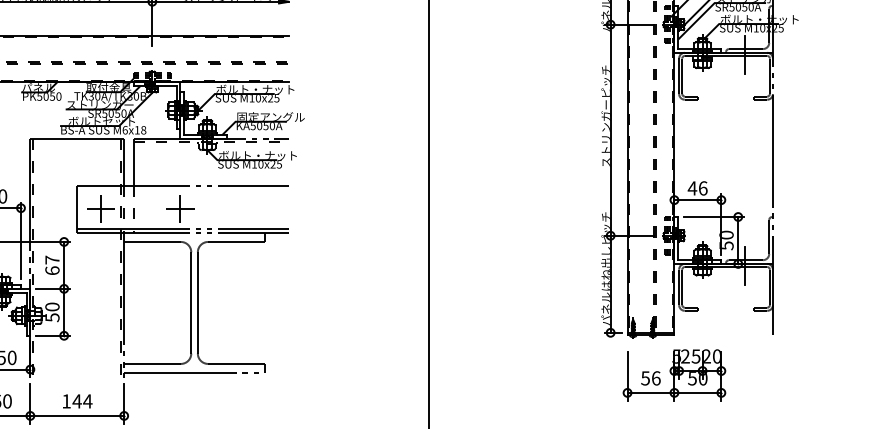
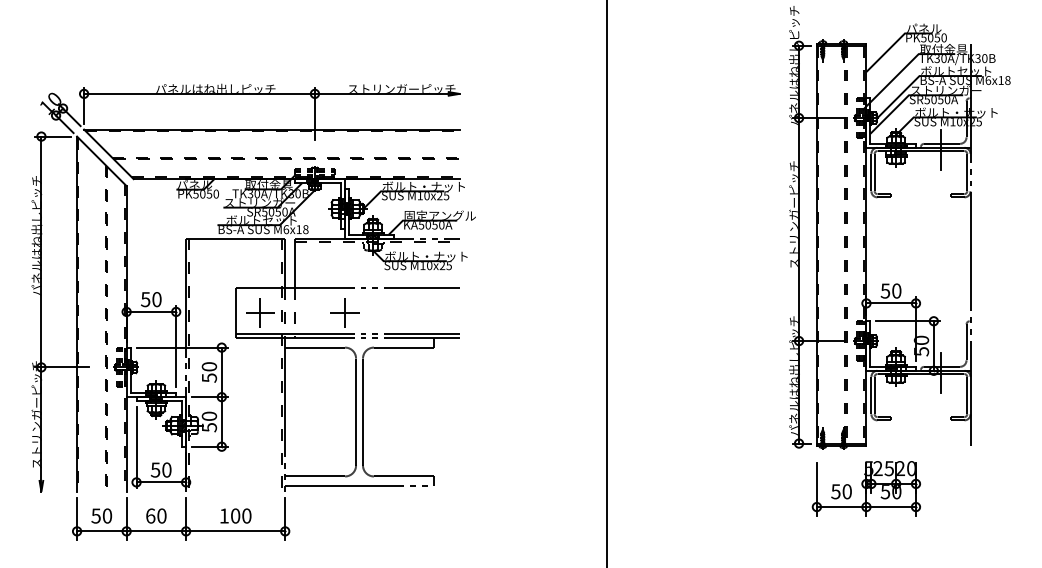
text: (697, 187) -> (890, 290), 46 -> 50
text: (52, 265) -> (209, 372), 67 -> 50
text: (655, 378) -> (846, 491), 56 -> 50
text: (81, 400) -> (240, 515), 144 -> 100

